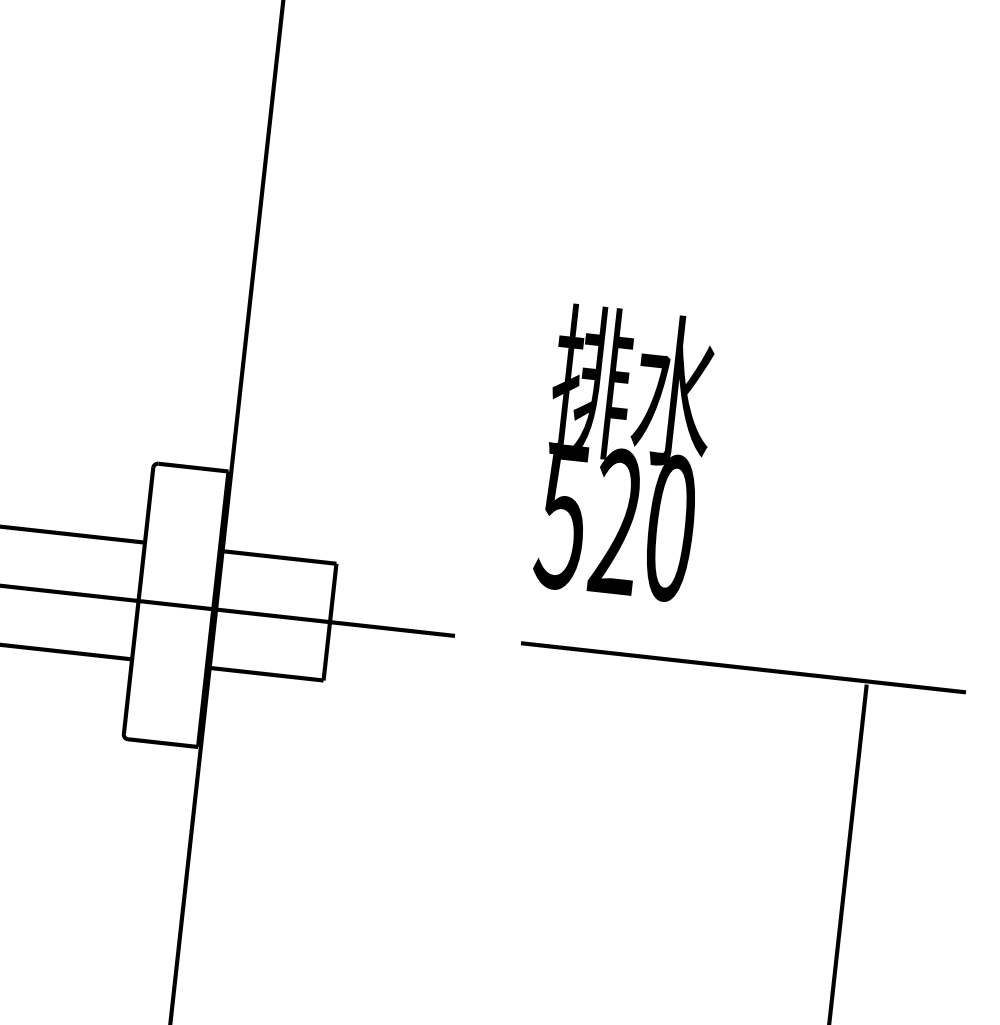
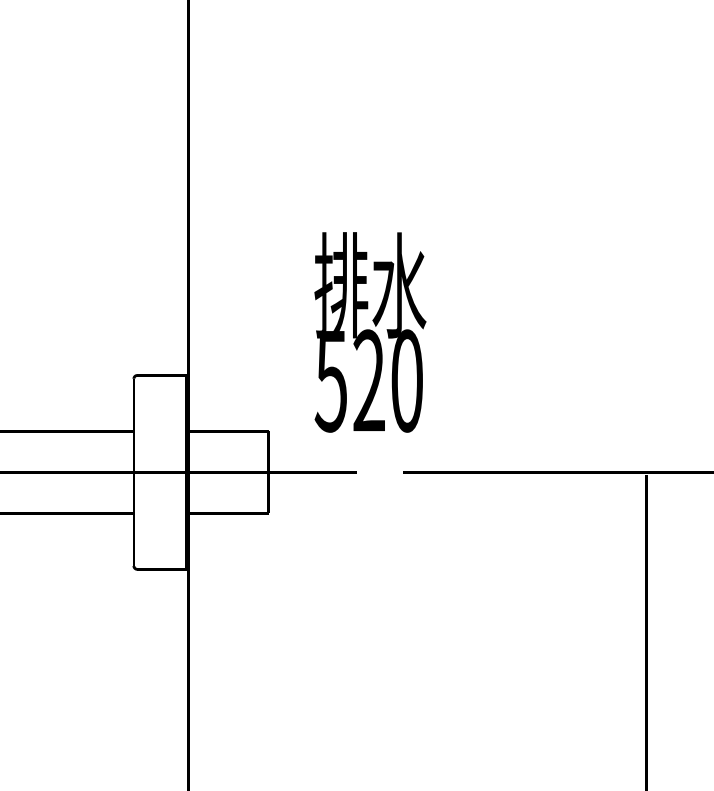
text: (626, 453) -> (370, 332), moved

